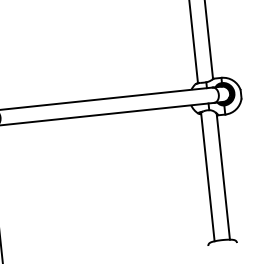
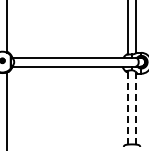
line: (207, 176) -> (127, 107), solid -> dashed
line: (223, 176) -> (136, 108), solid -> dashed

